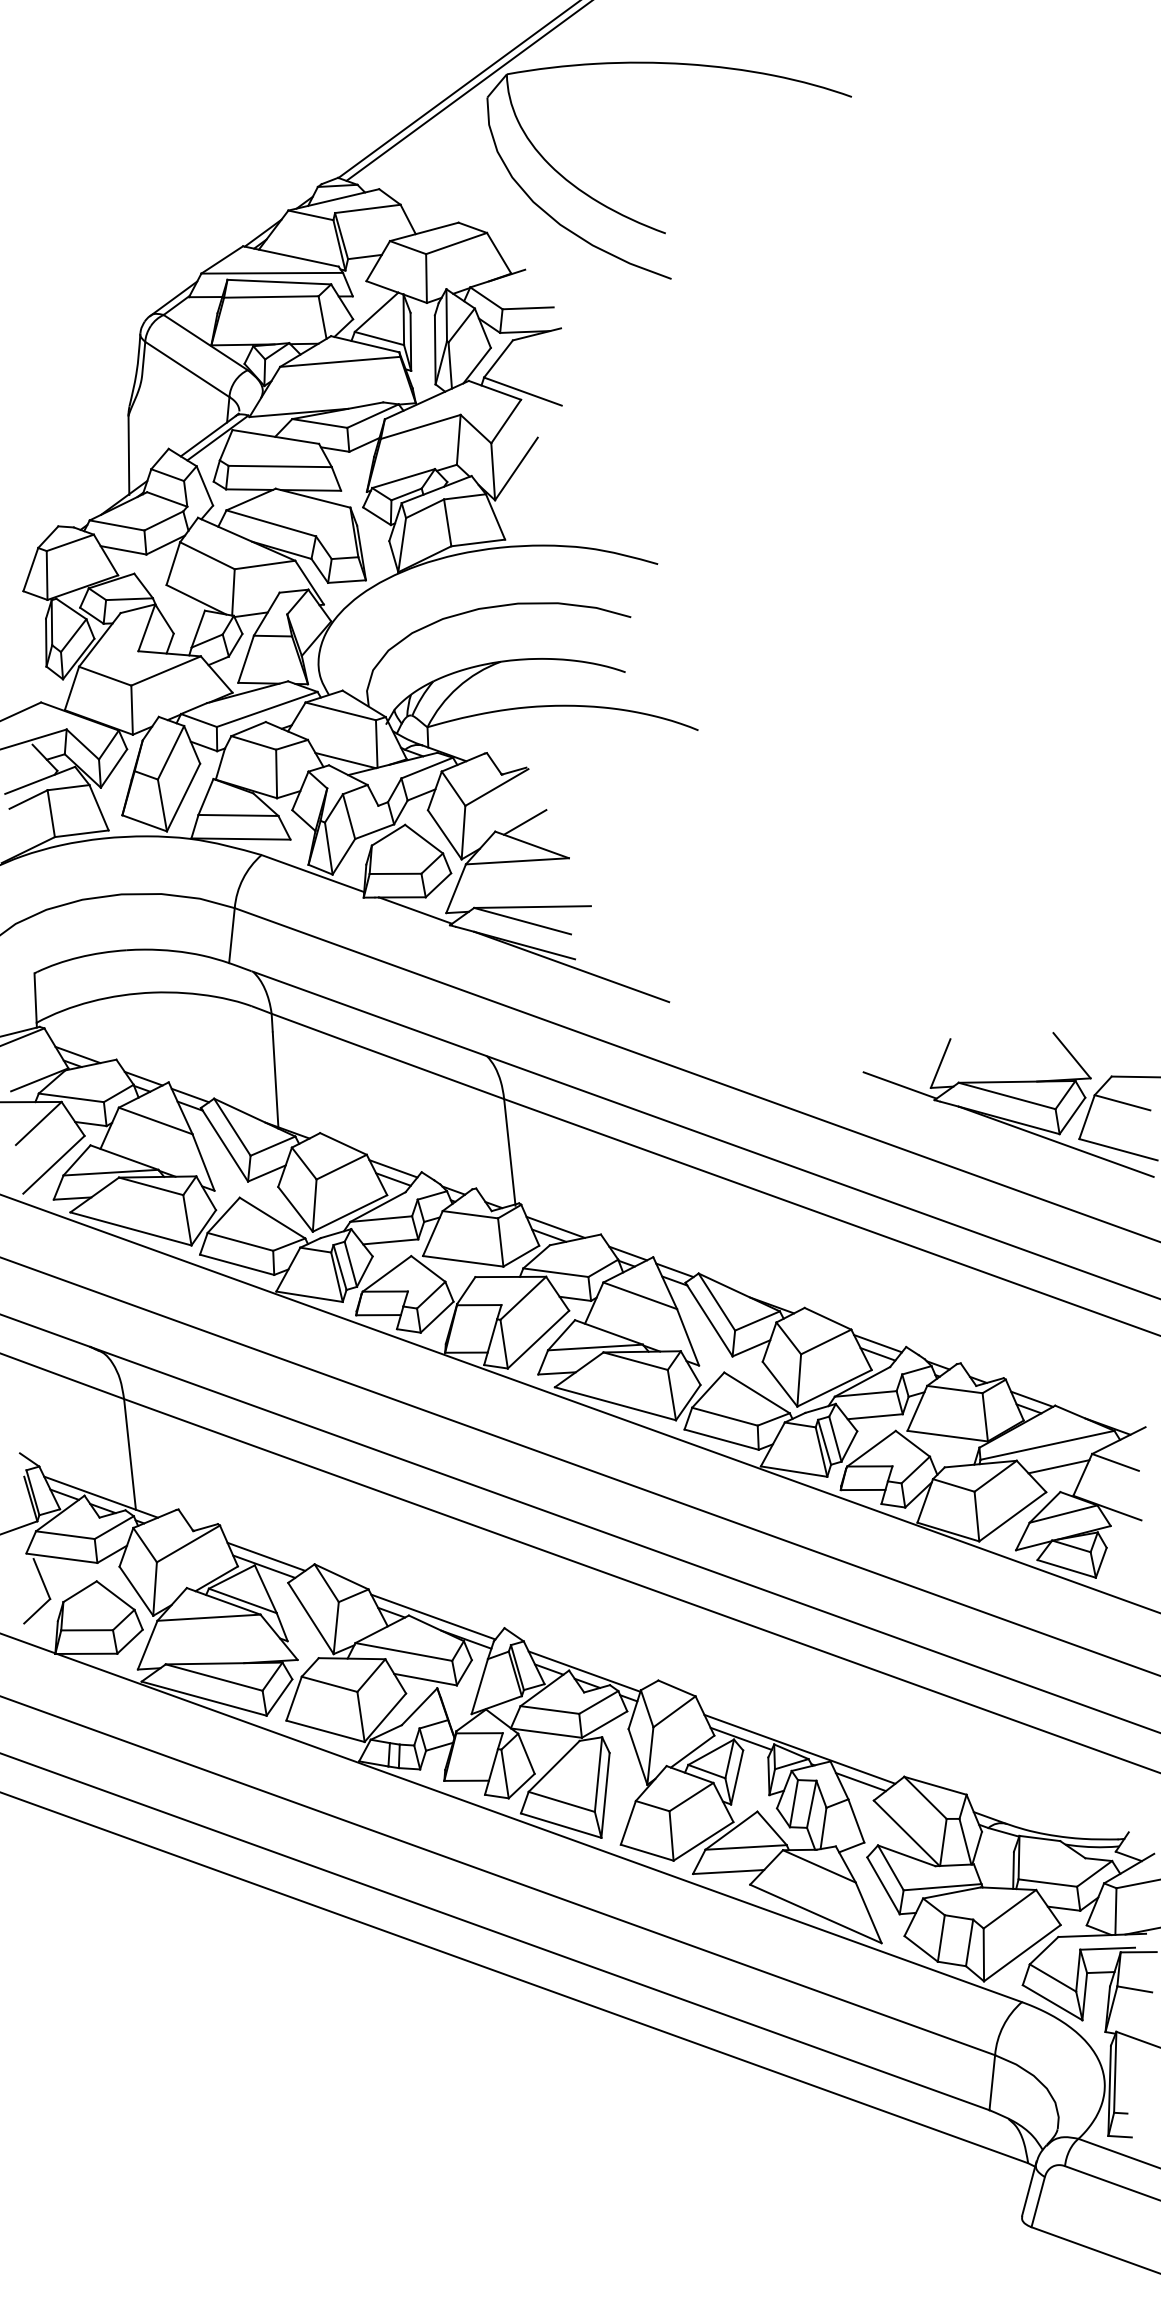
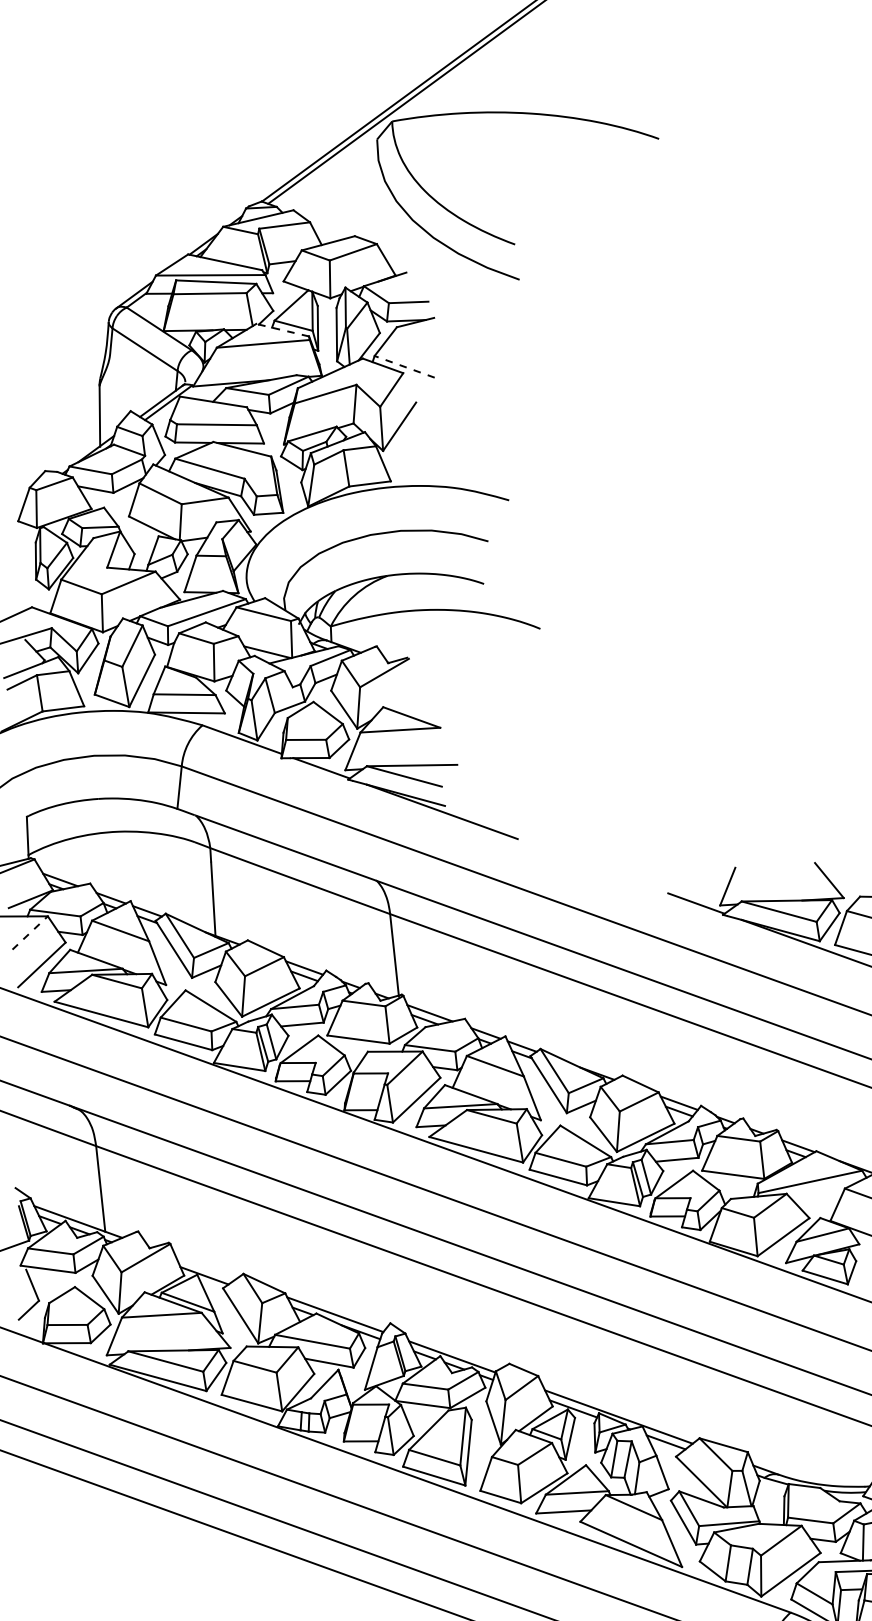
line: (364, 344) -> (282, 330), solid -> dashed
line: (522, 391) -> (404, 366), solid -> dashed
line: (524, 822) -> (405, 700), removed
line: (39, 1123) -> (30, 932), solid -> dashed
line: (1058, 1466) -> (818, 1198), removed
line: (266, 1556) -> (206, 1267), removed

